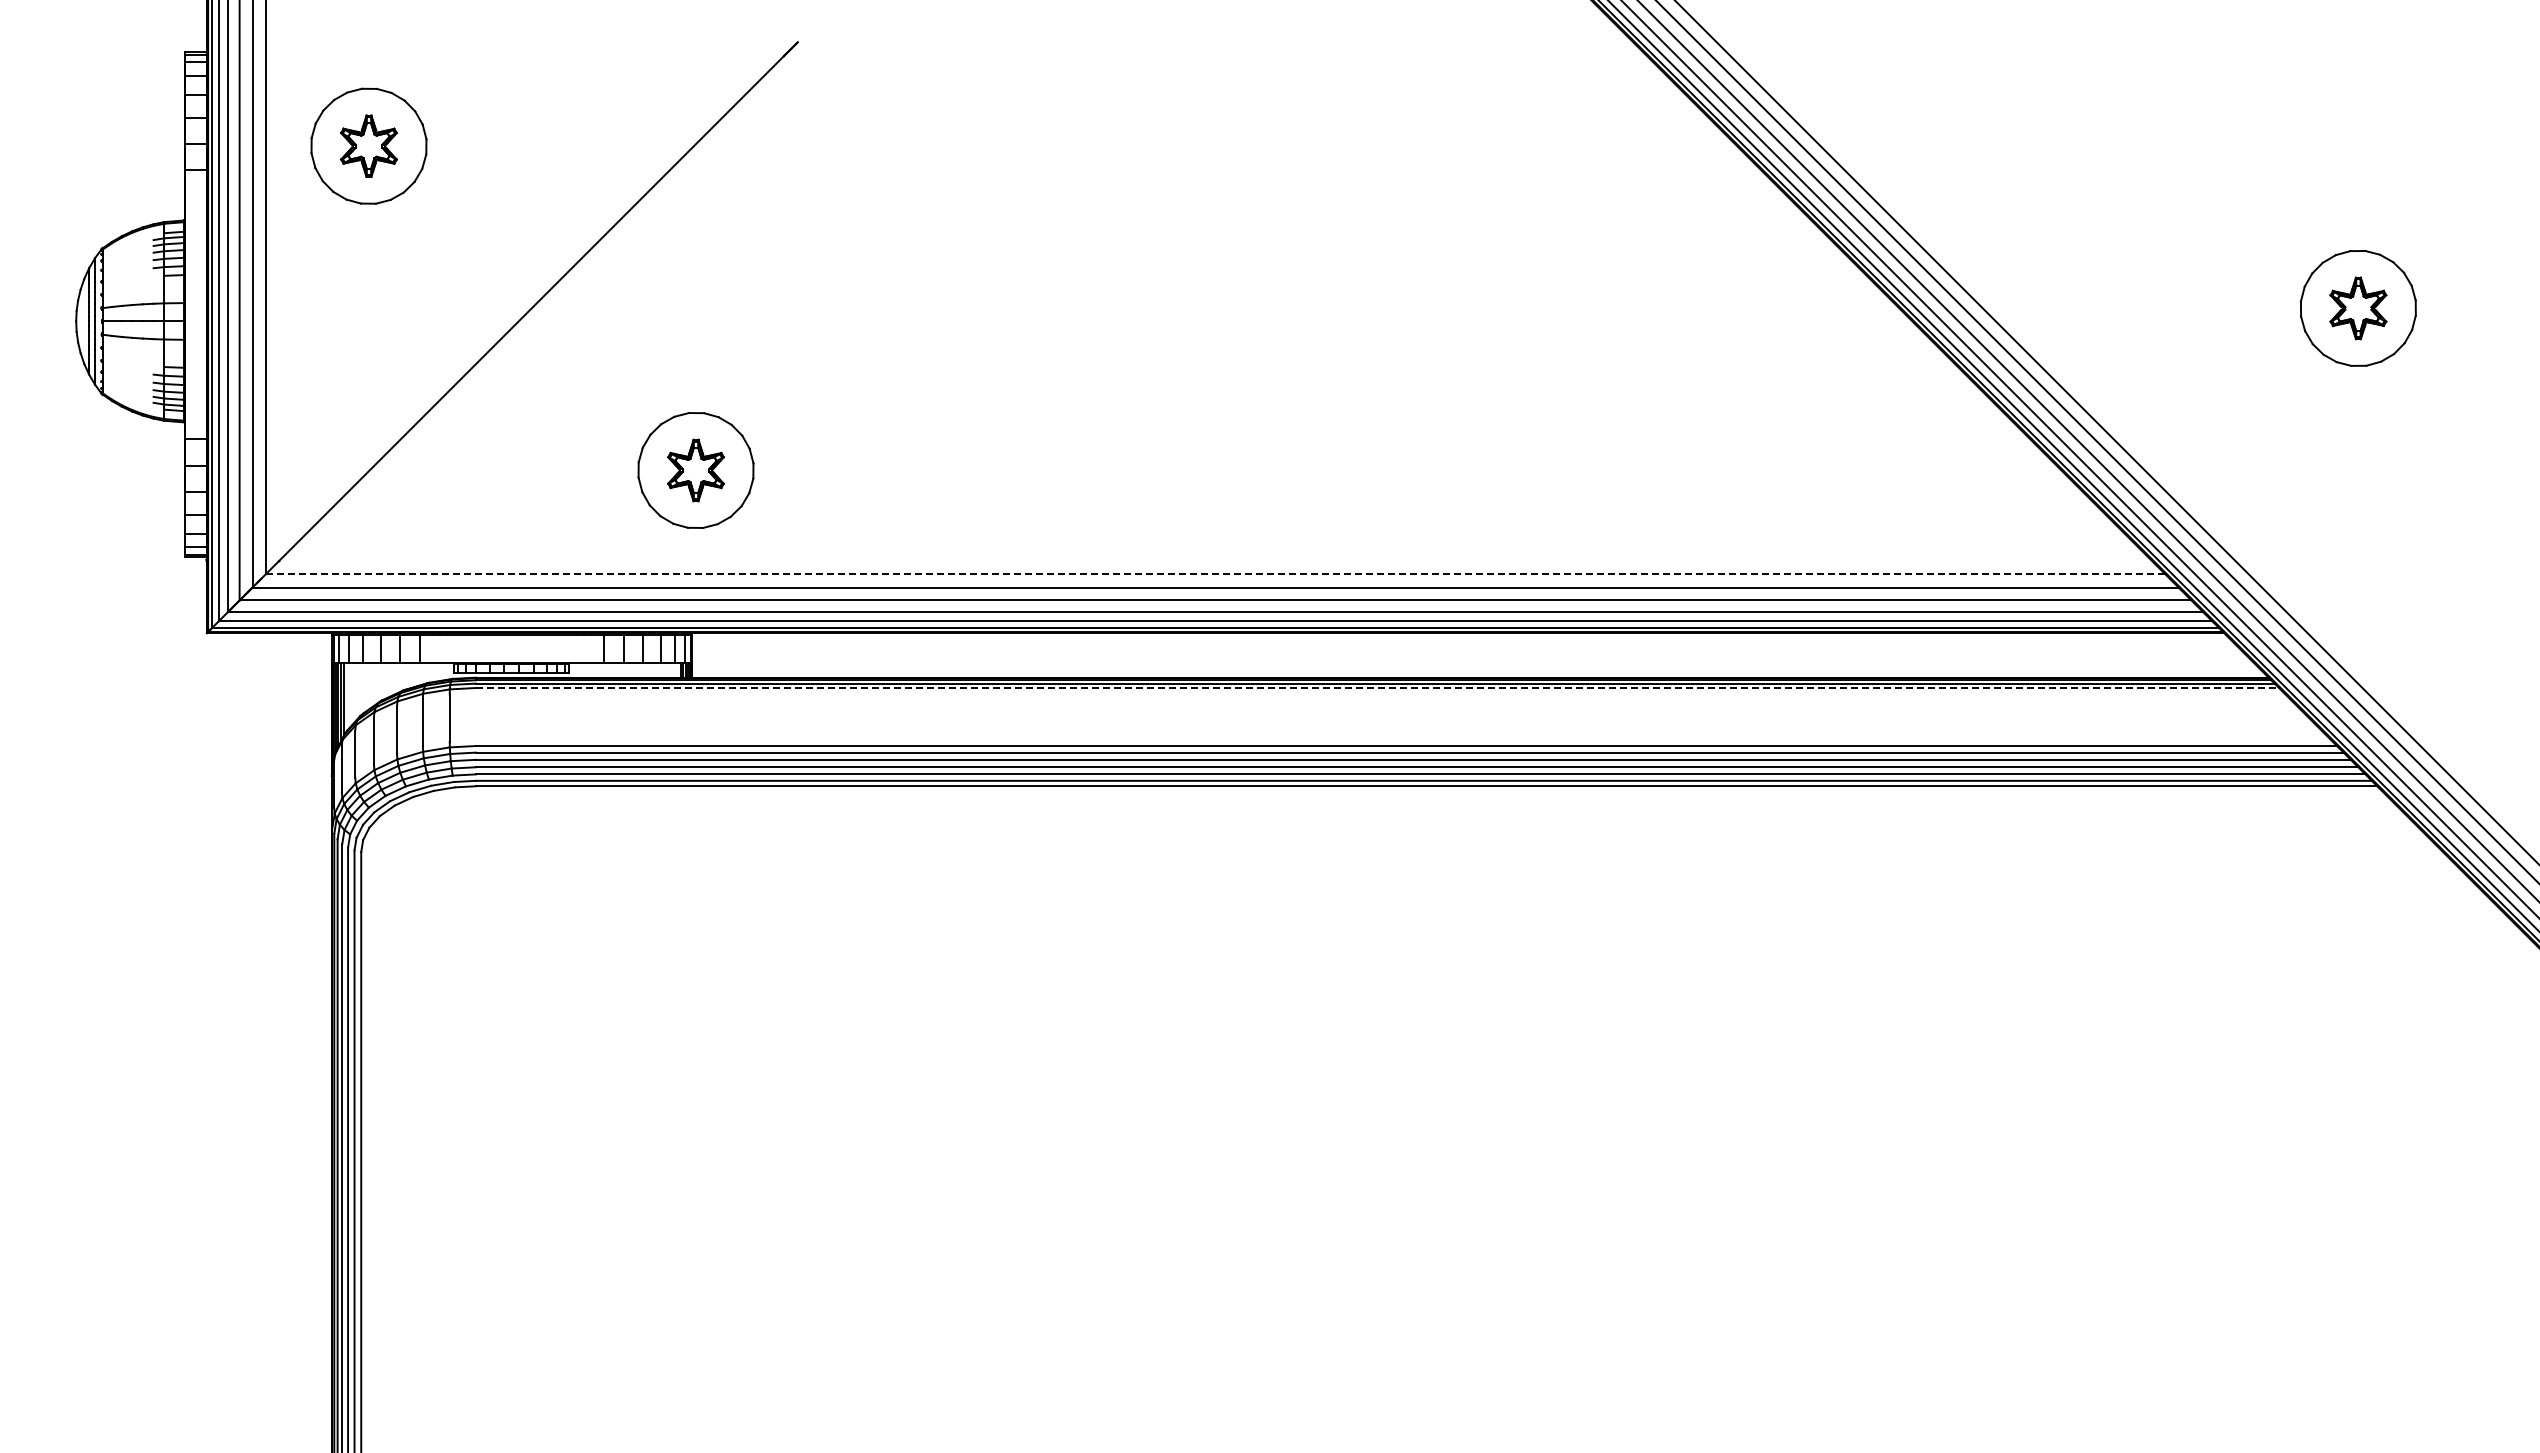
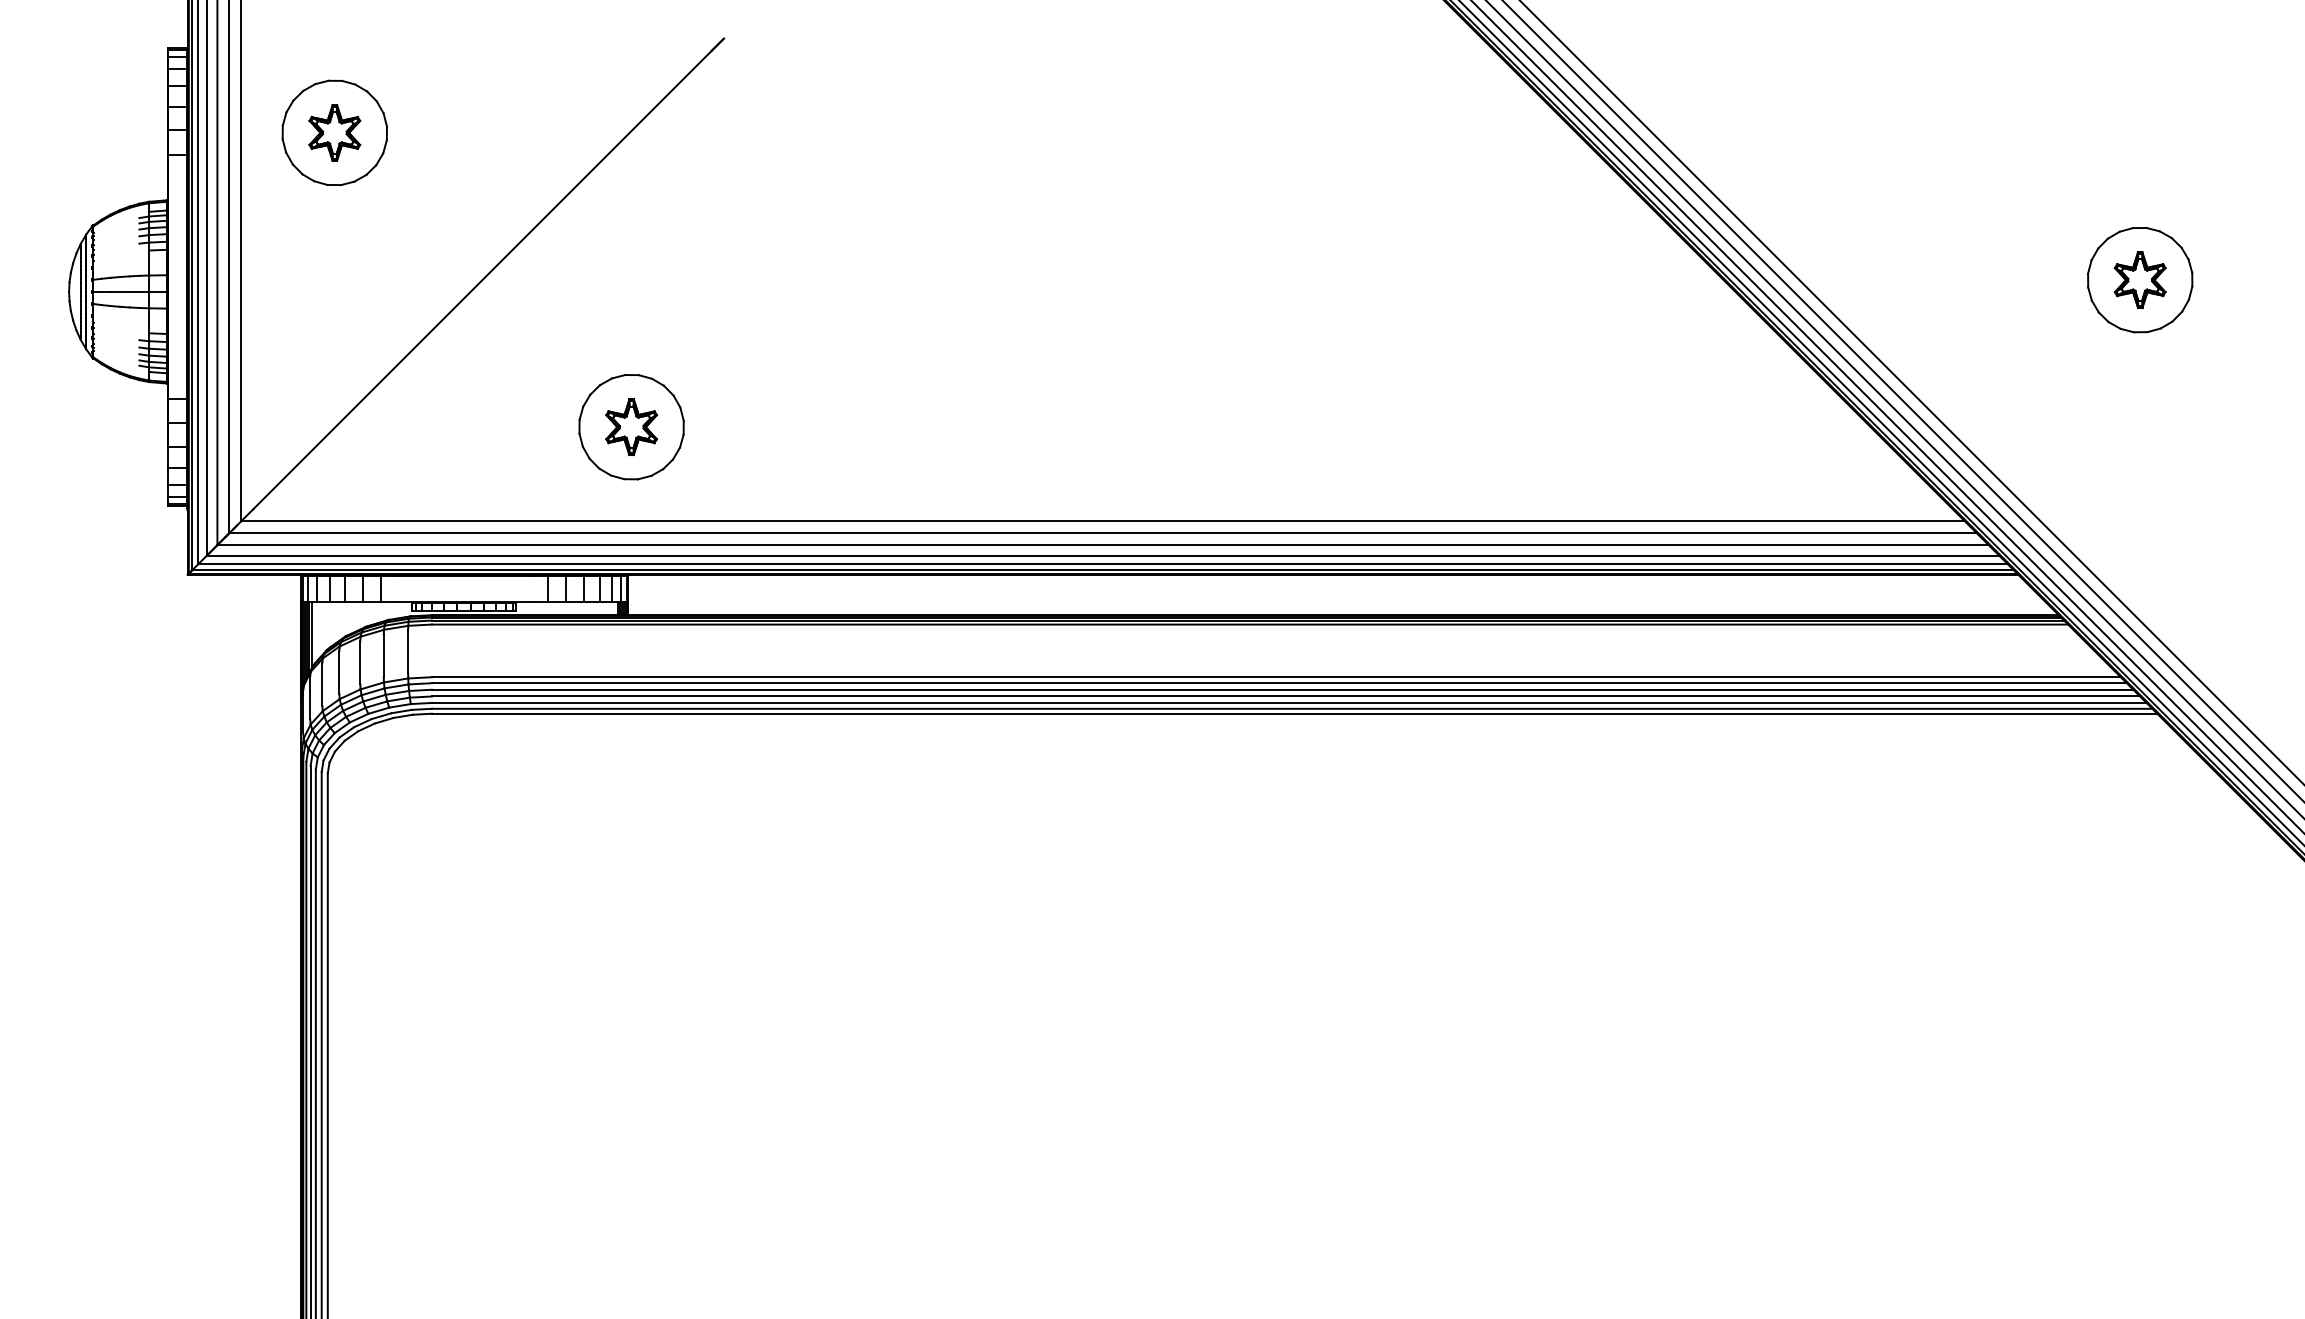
line: (1215, 574) -> (1103, 521), dashed -> solid
line: (1377, 688) -> (1250, 625), dashed -> solid

